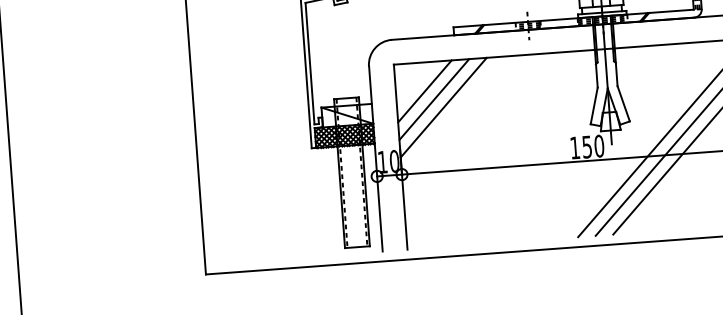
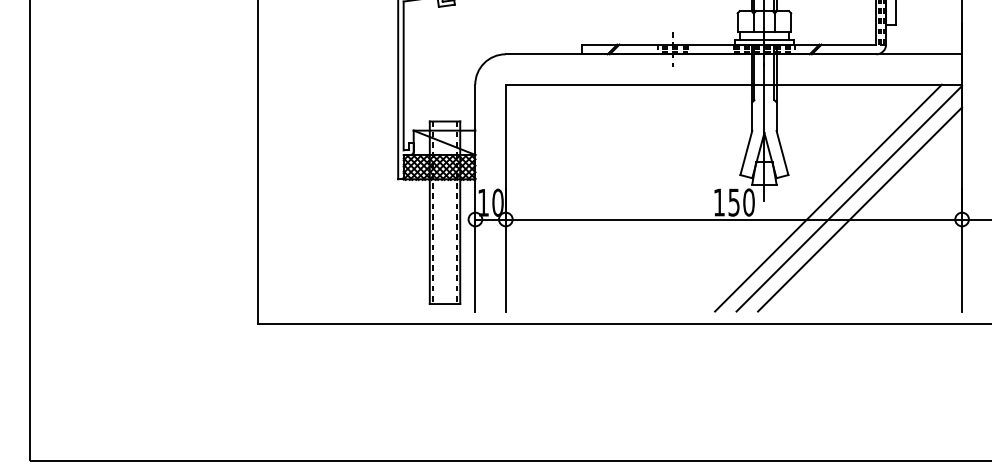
line: (424, 90) -> (540, 119), removed
line: (433, 99) -> (551, 130), removed
line: (443, 107) -> (562, 141), removed

